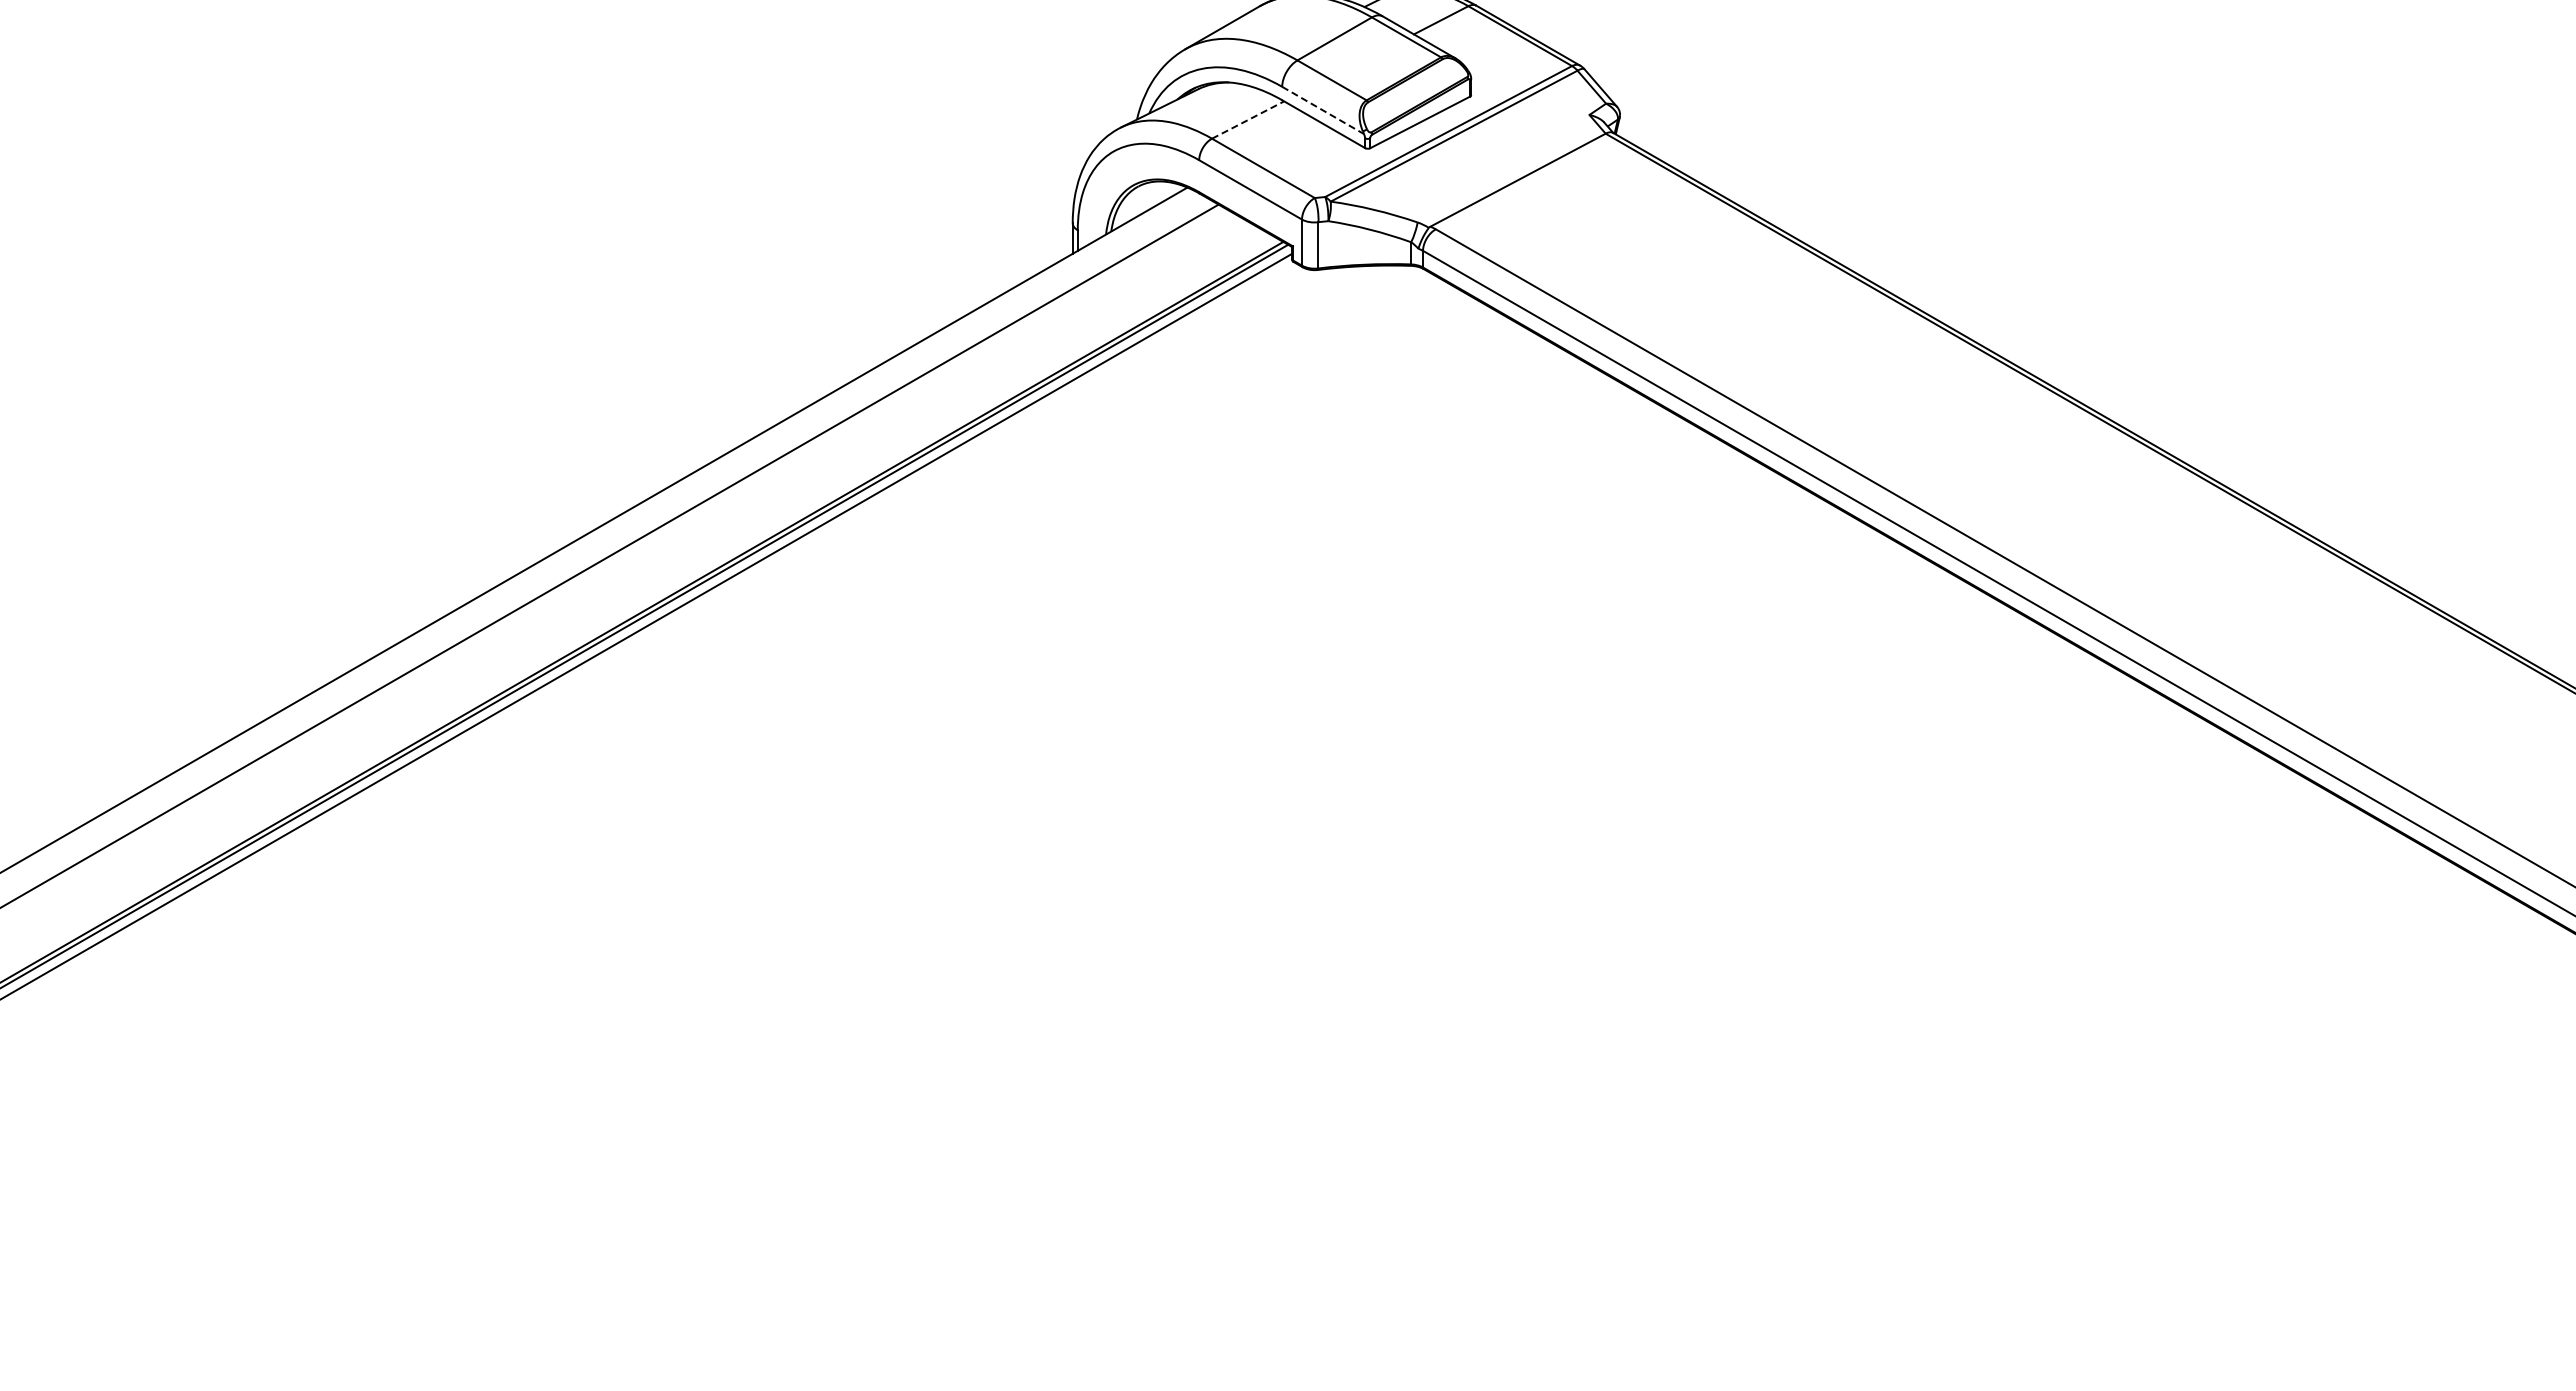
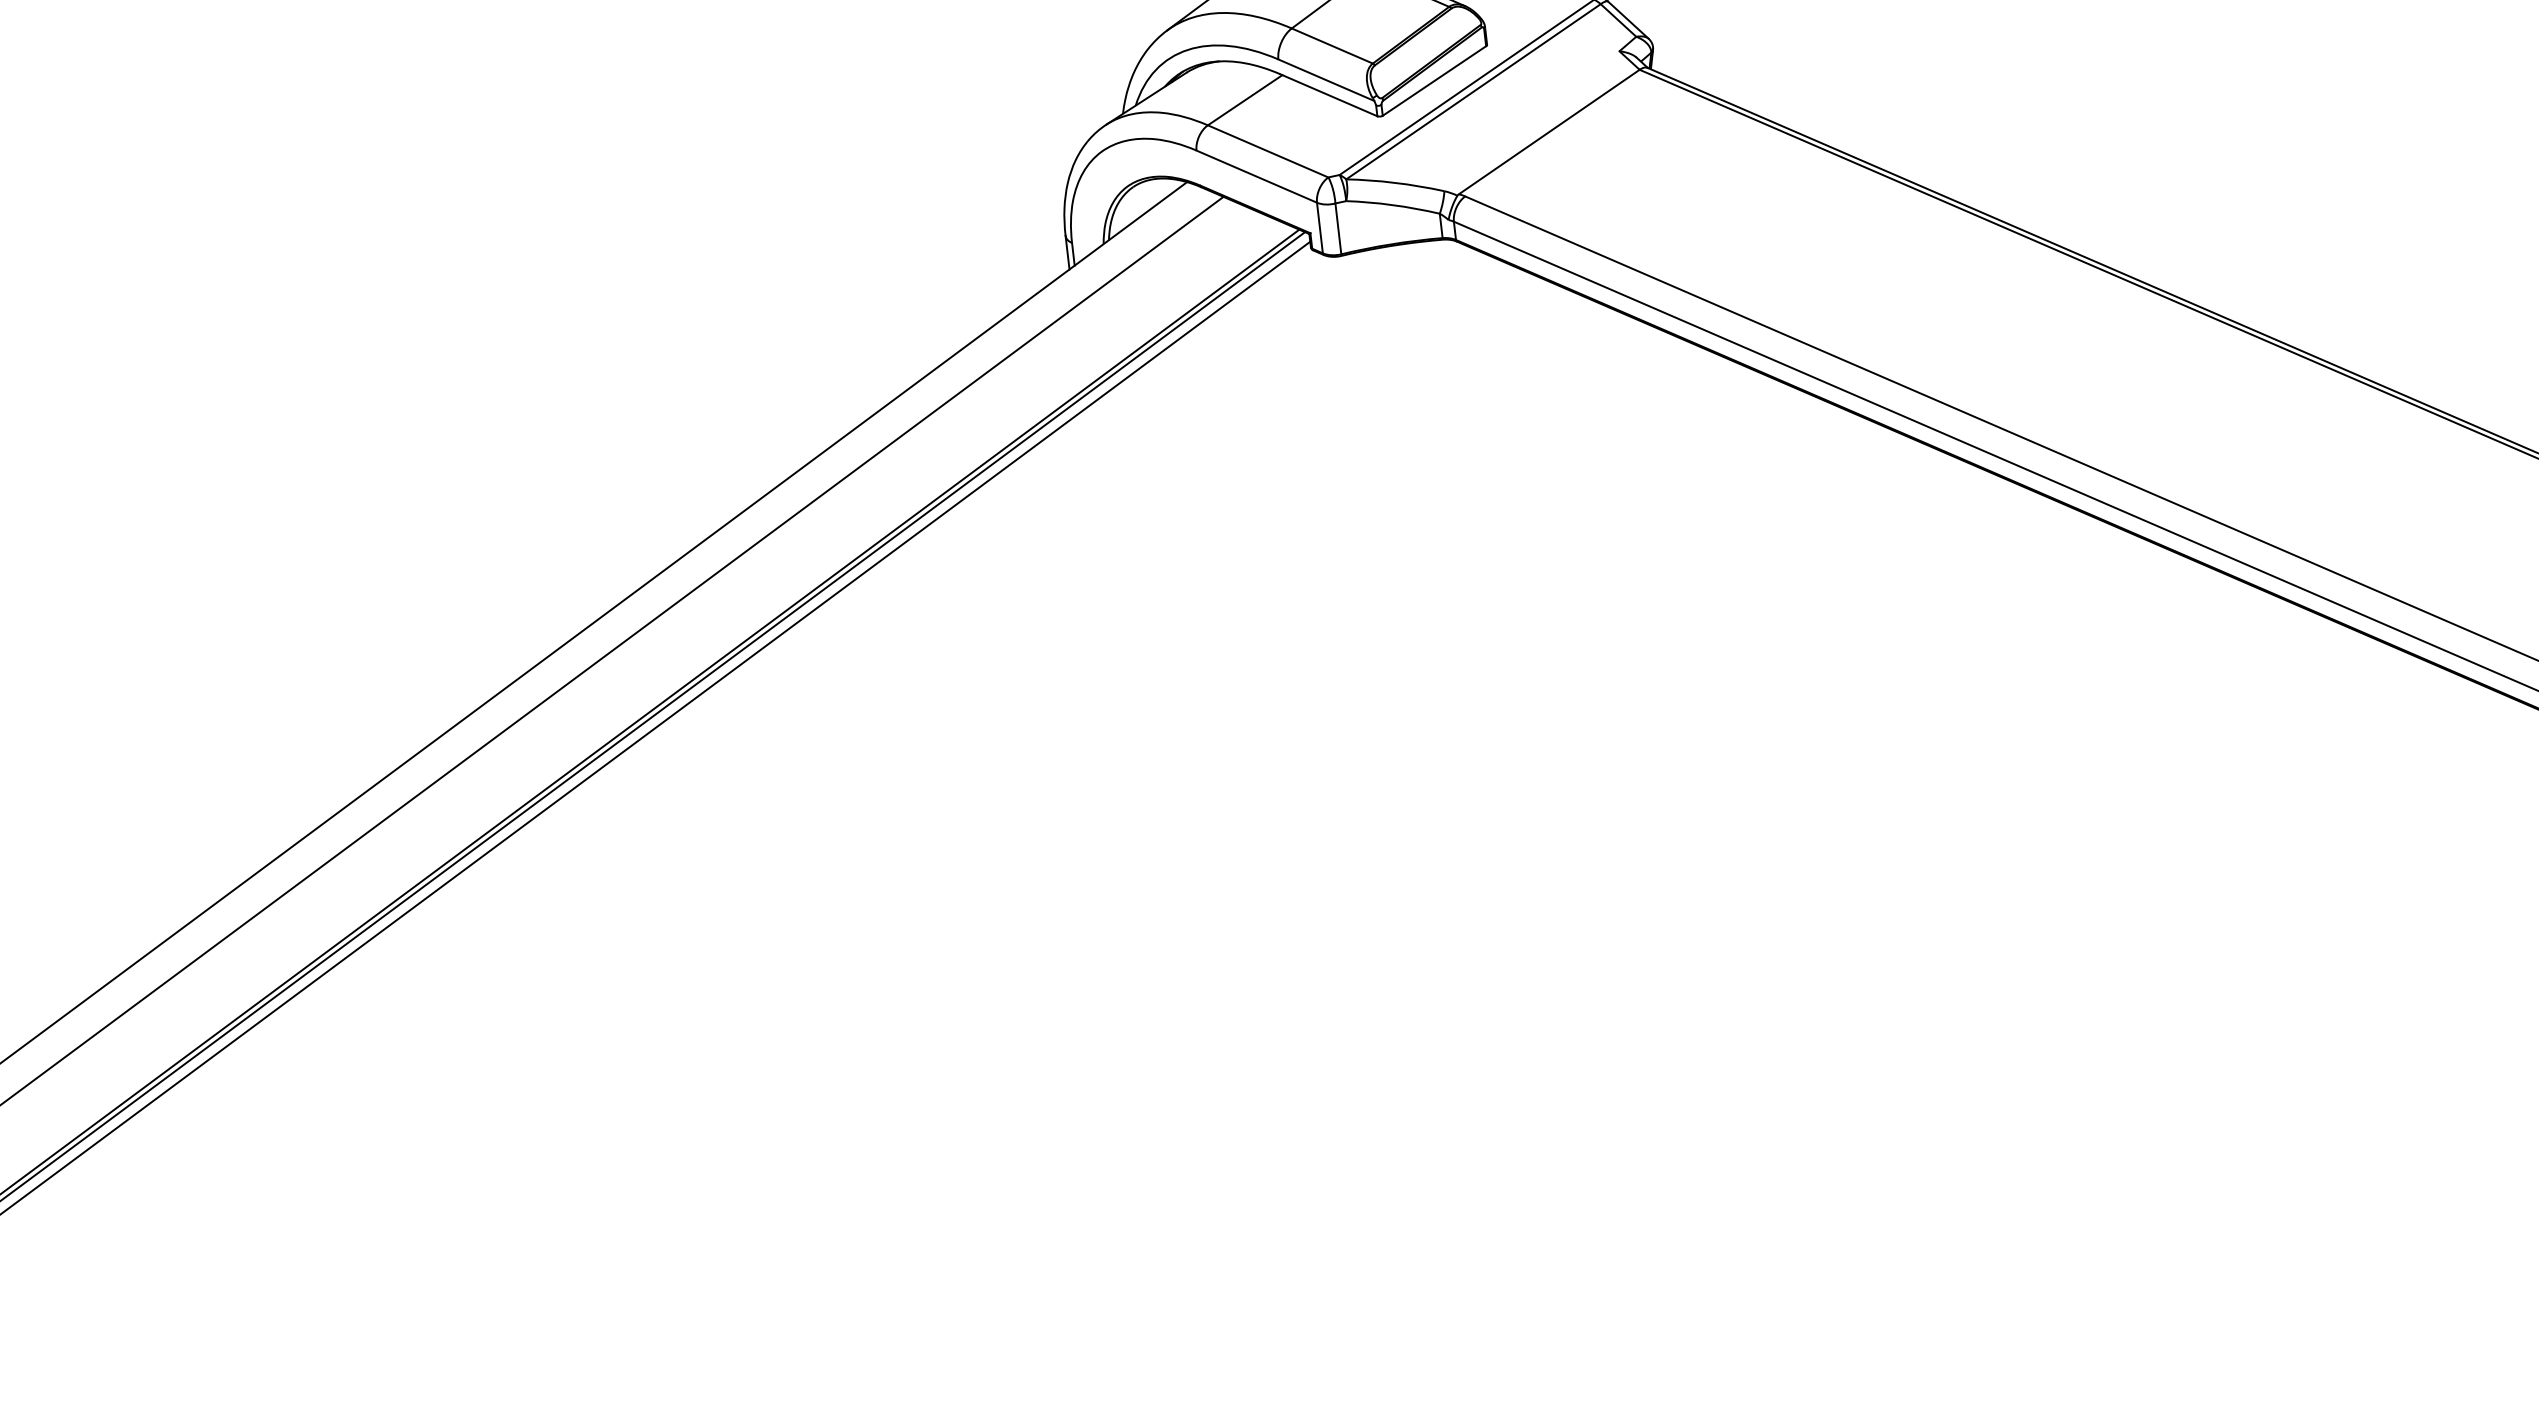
line: (1323, 110) -> (1326, 80), dashed -> solid
line: (1248, 120) -> (1245, 100), dashed -> solid

